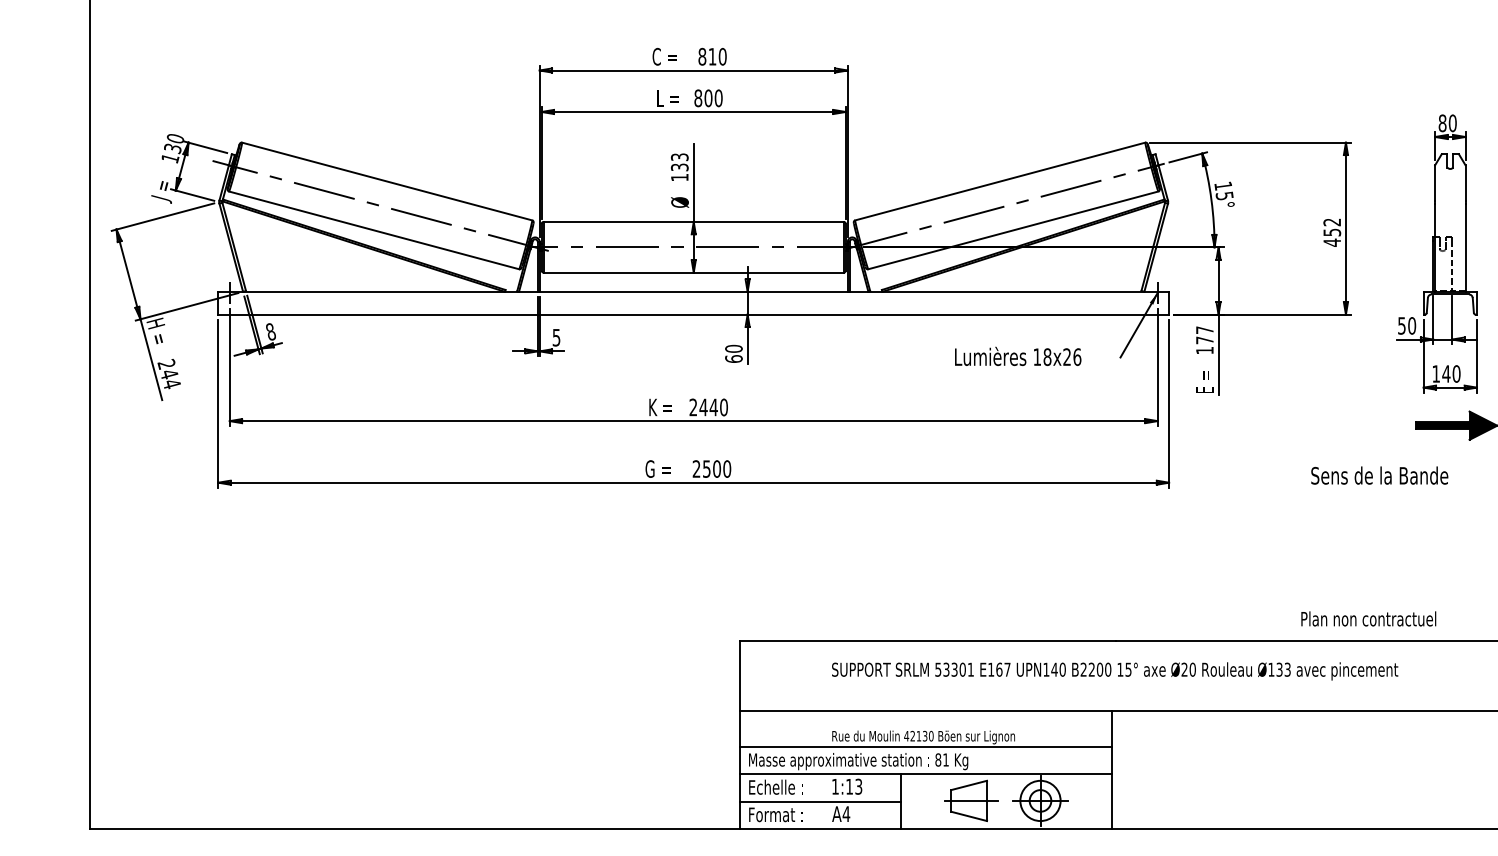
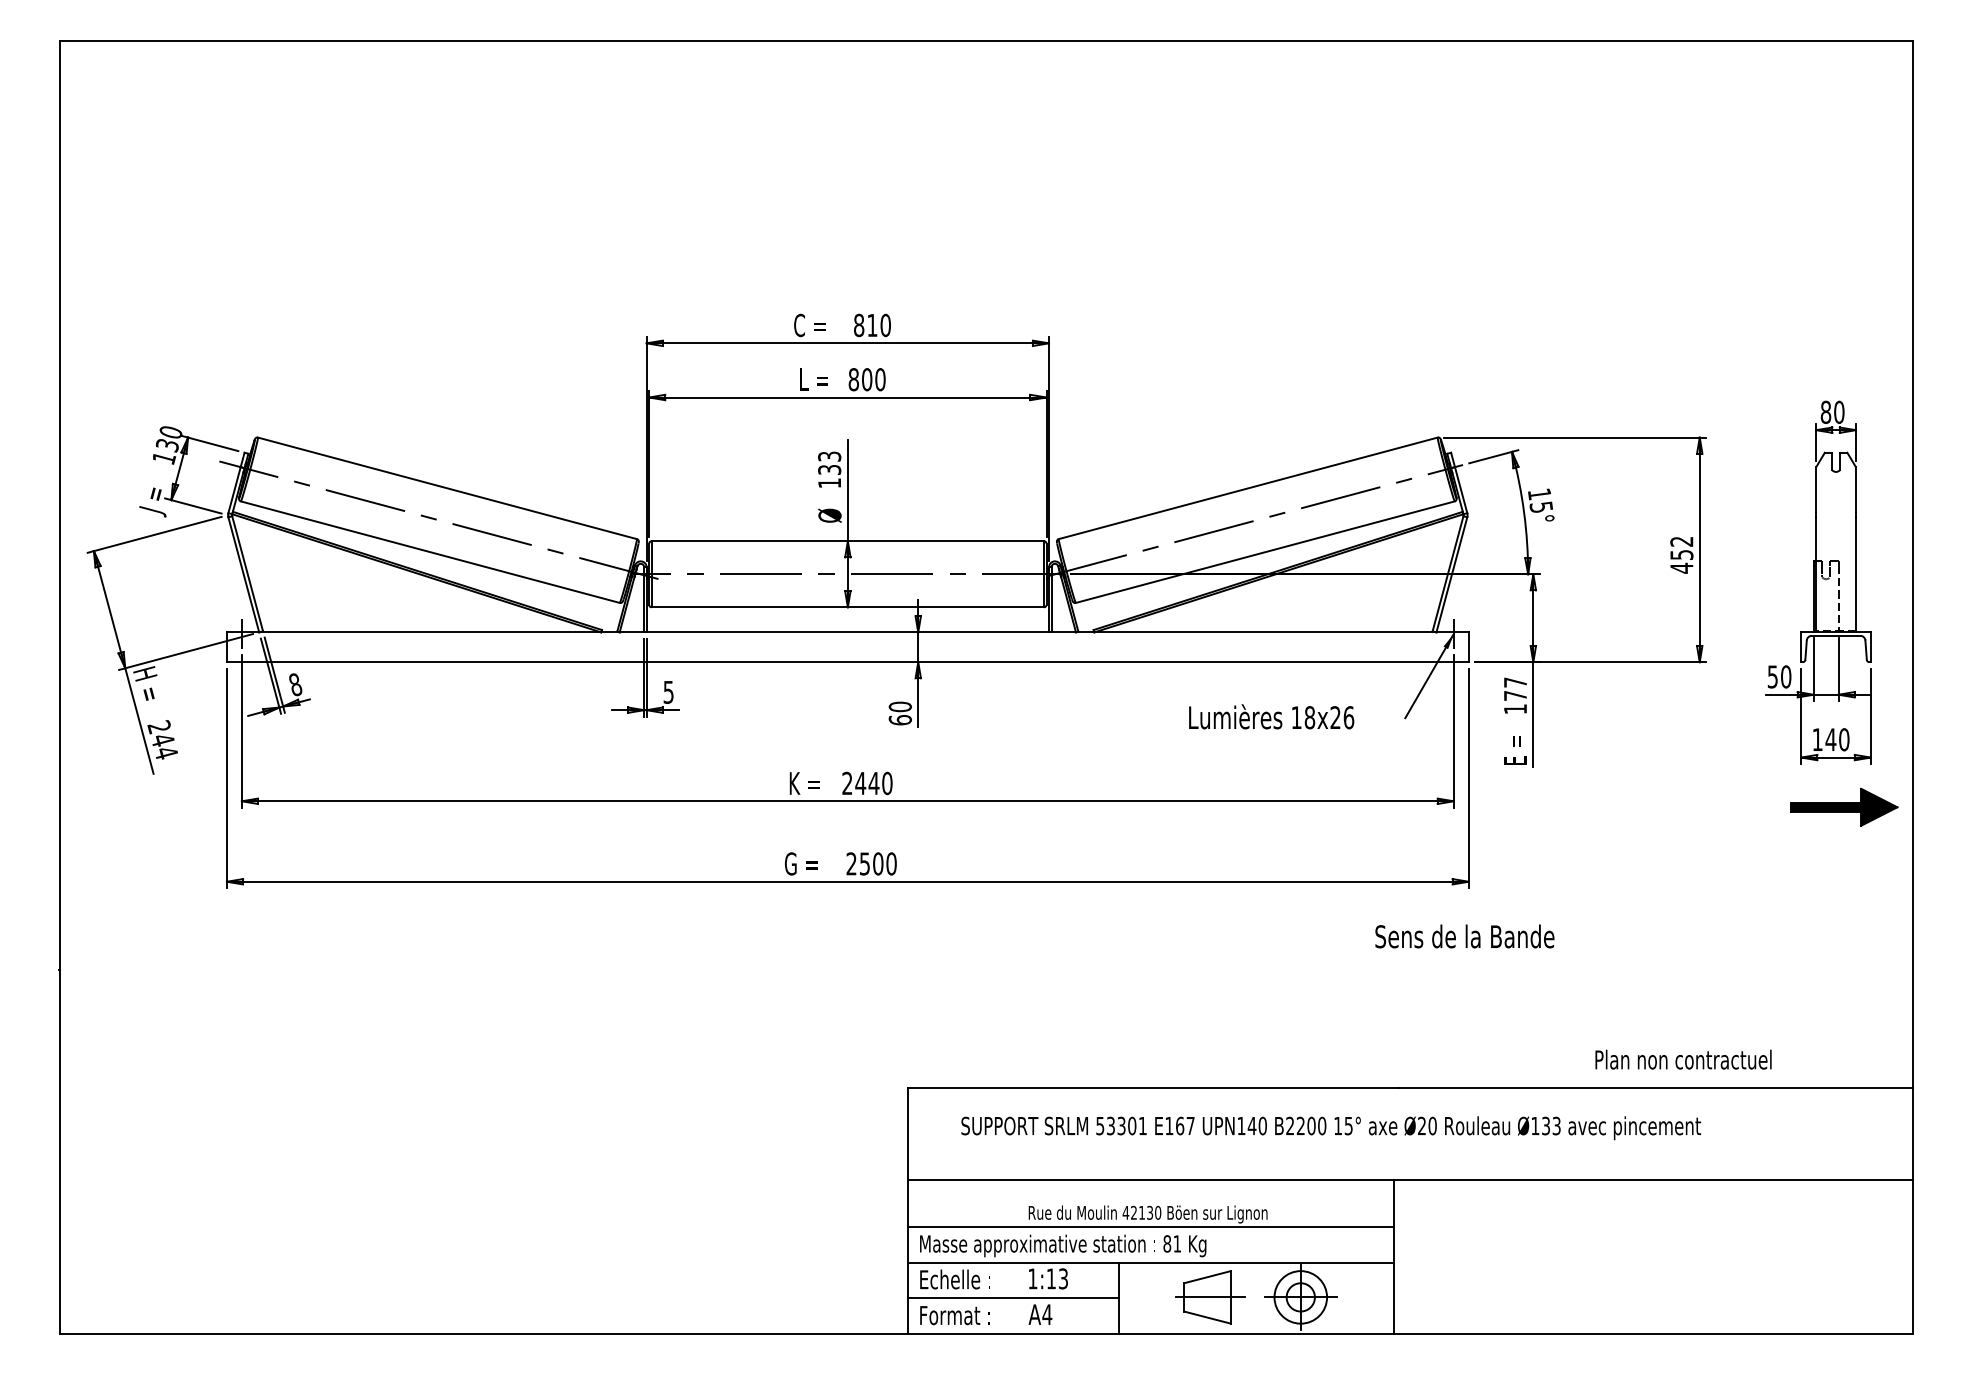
text: (1379, 475) -> (1464, 936), moved
text: (1368, 618) -> (1683, 1059), moved
text: (1115, 671) -> (1331, 1128), moved

